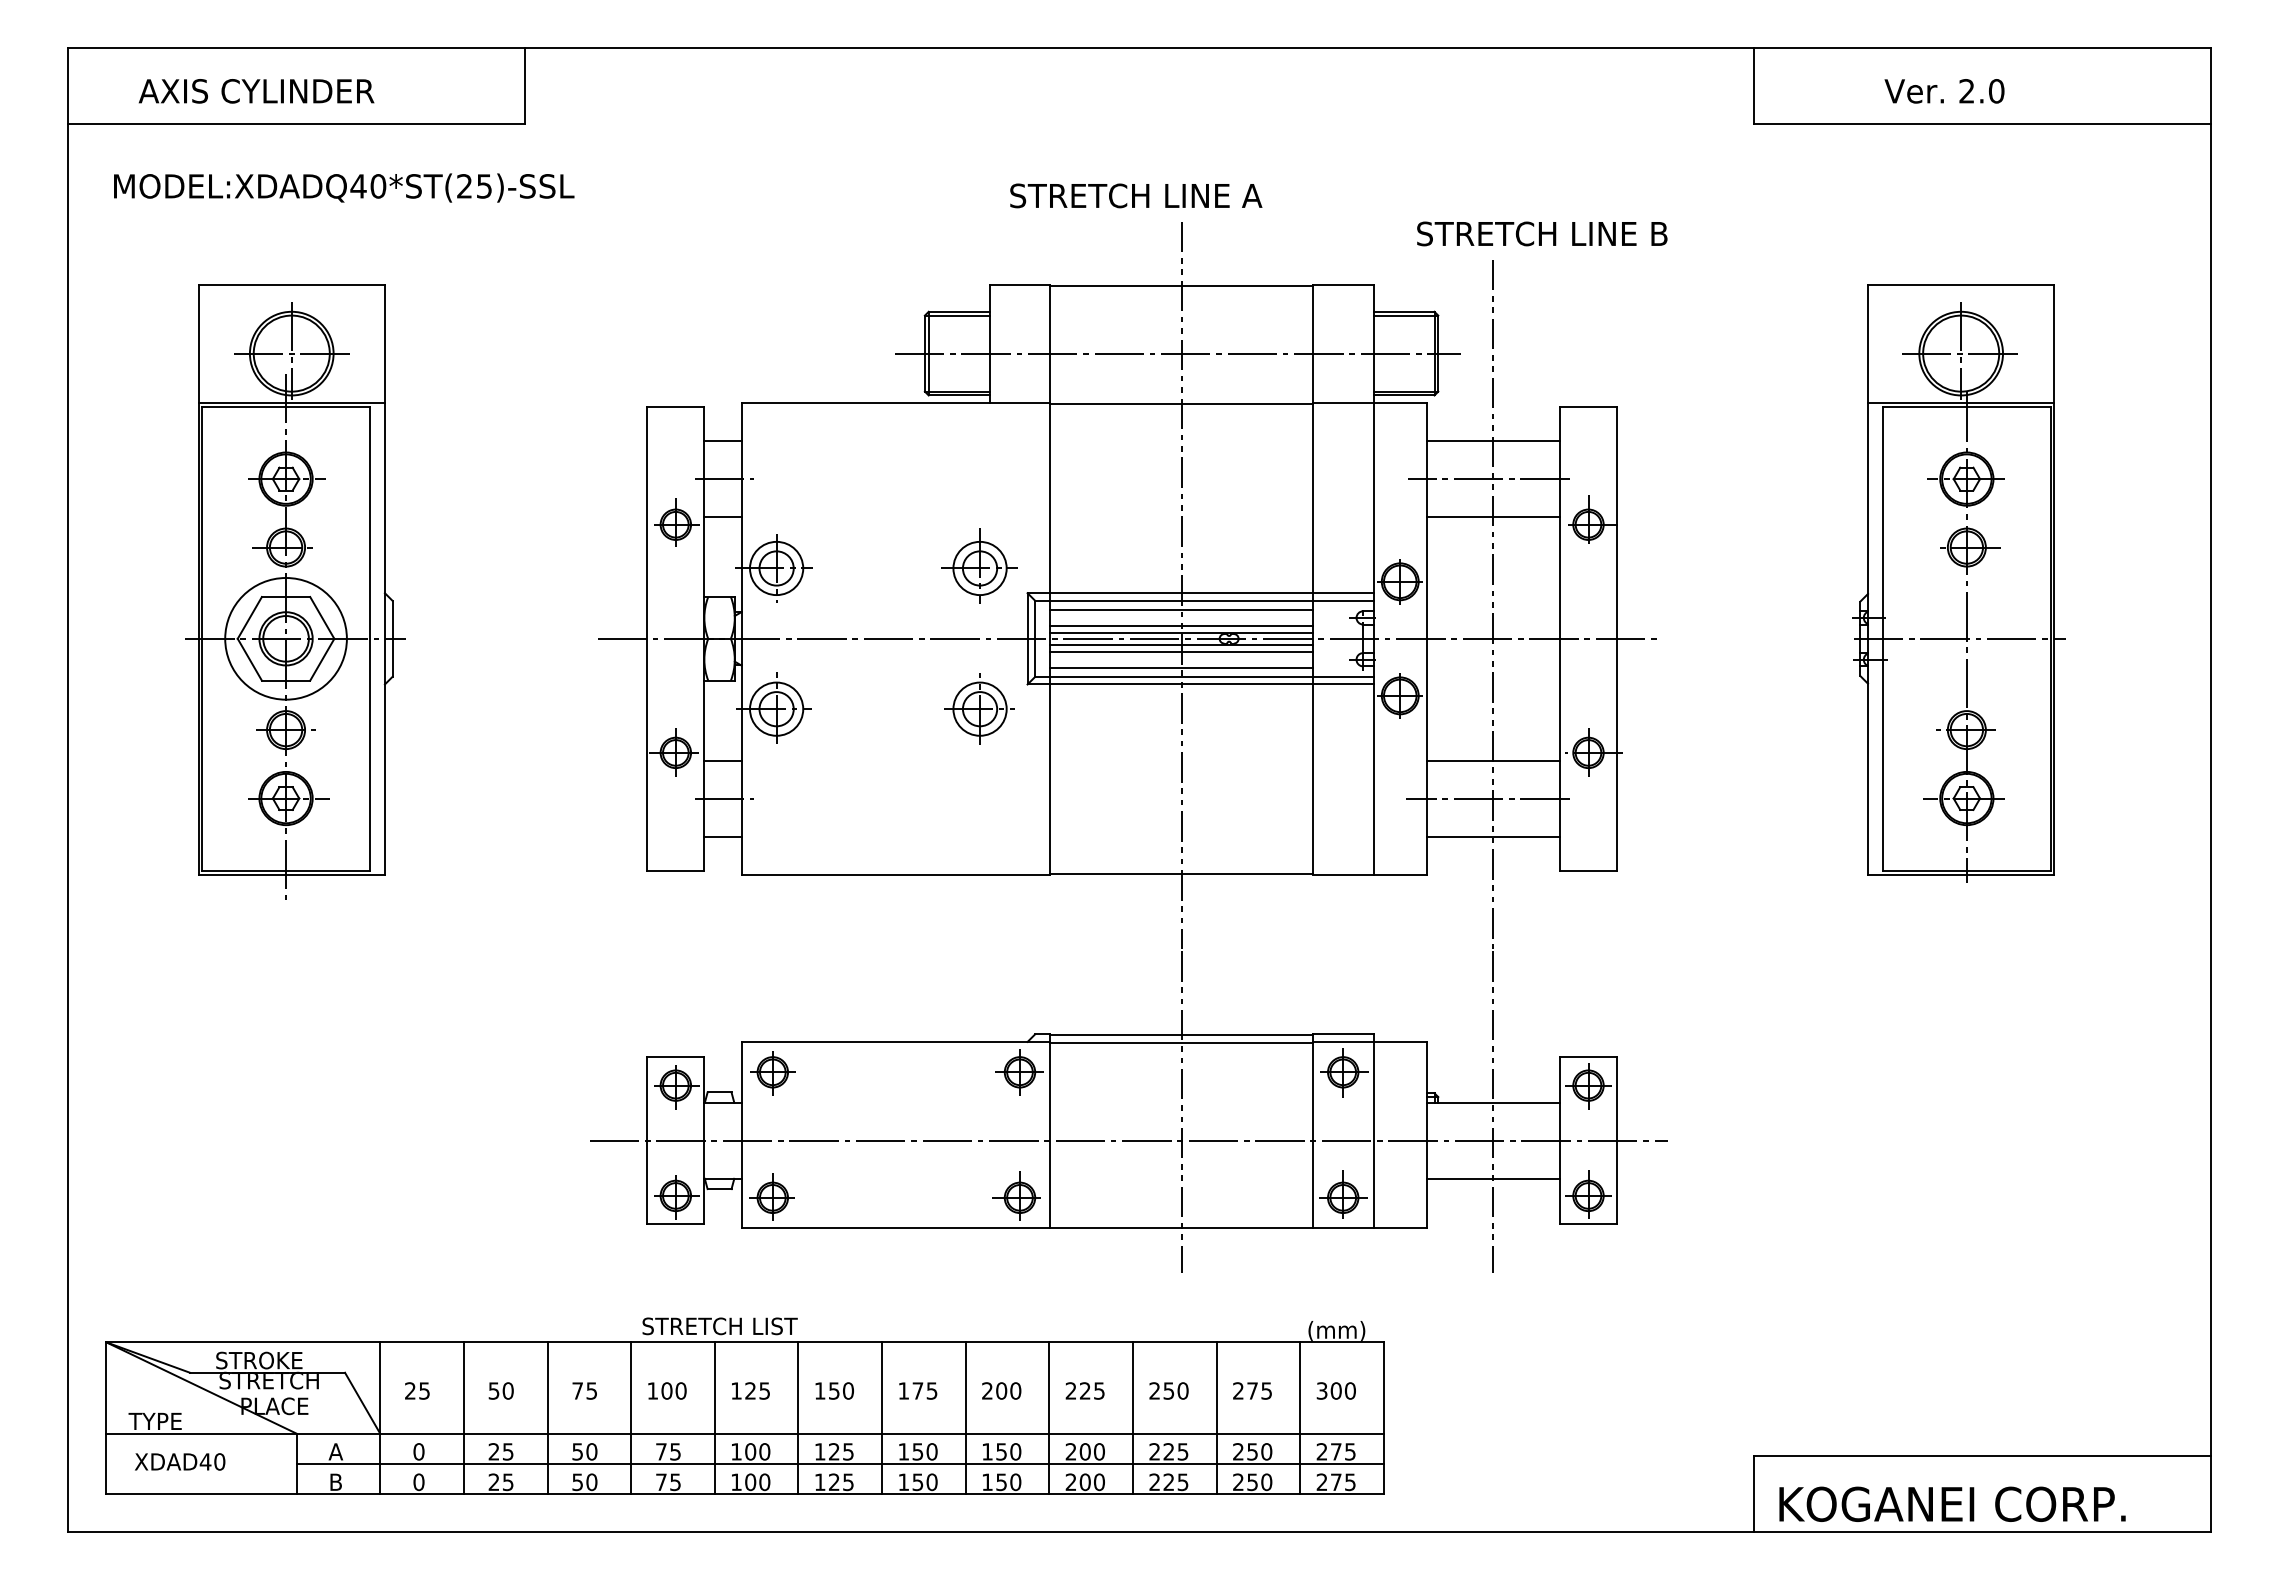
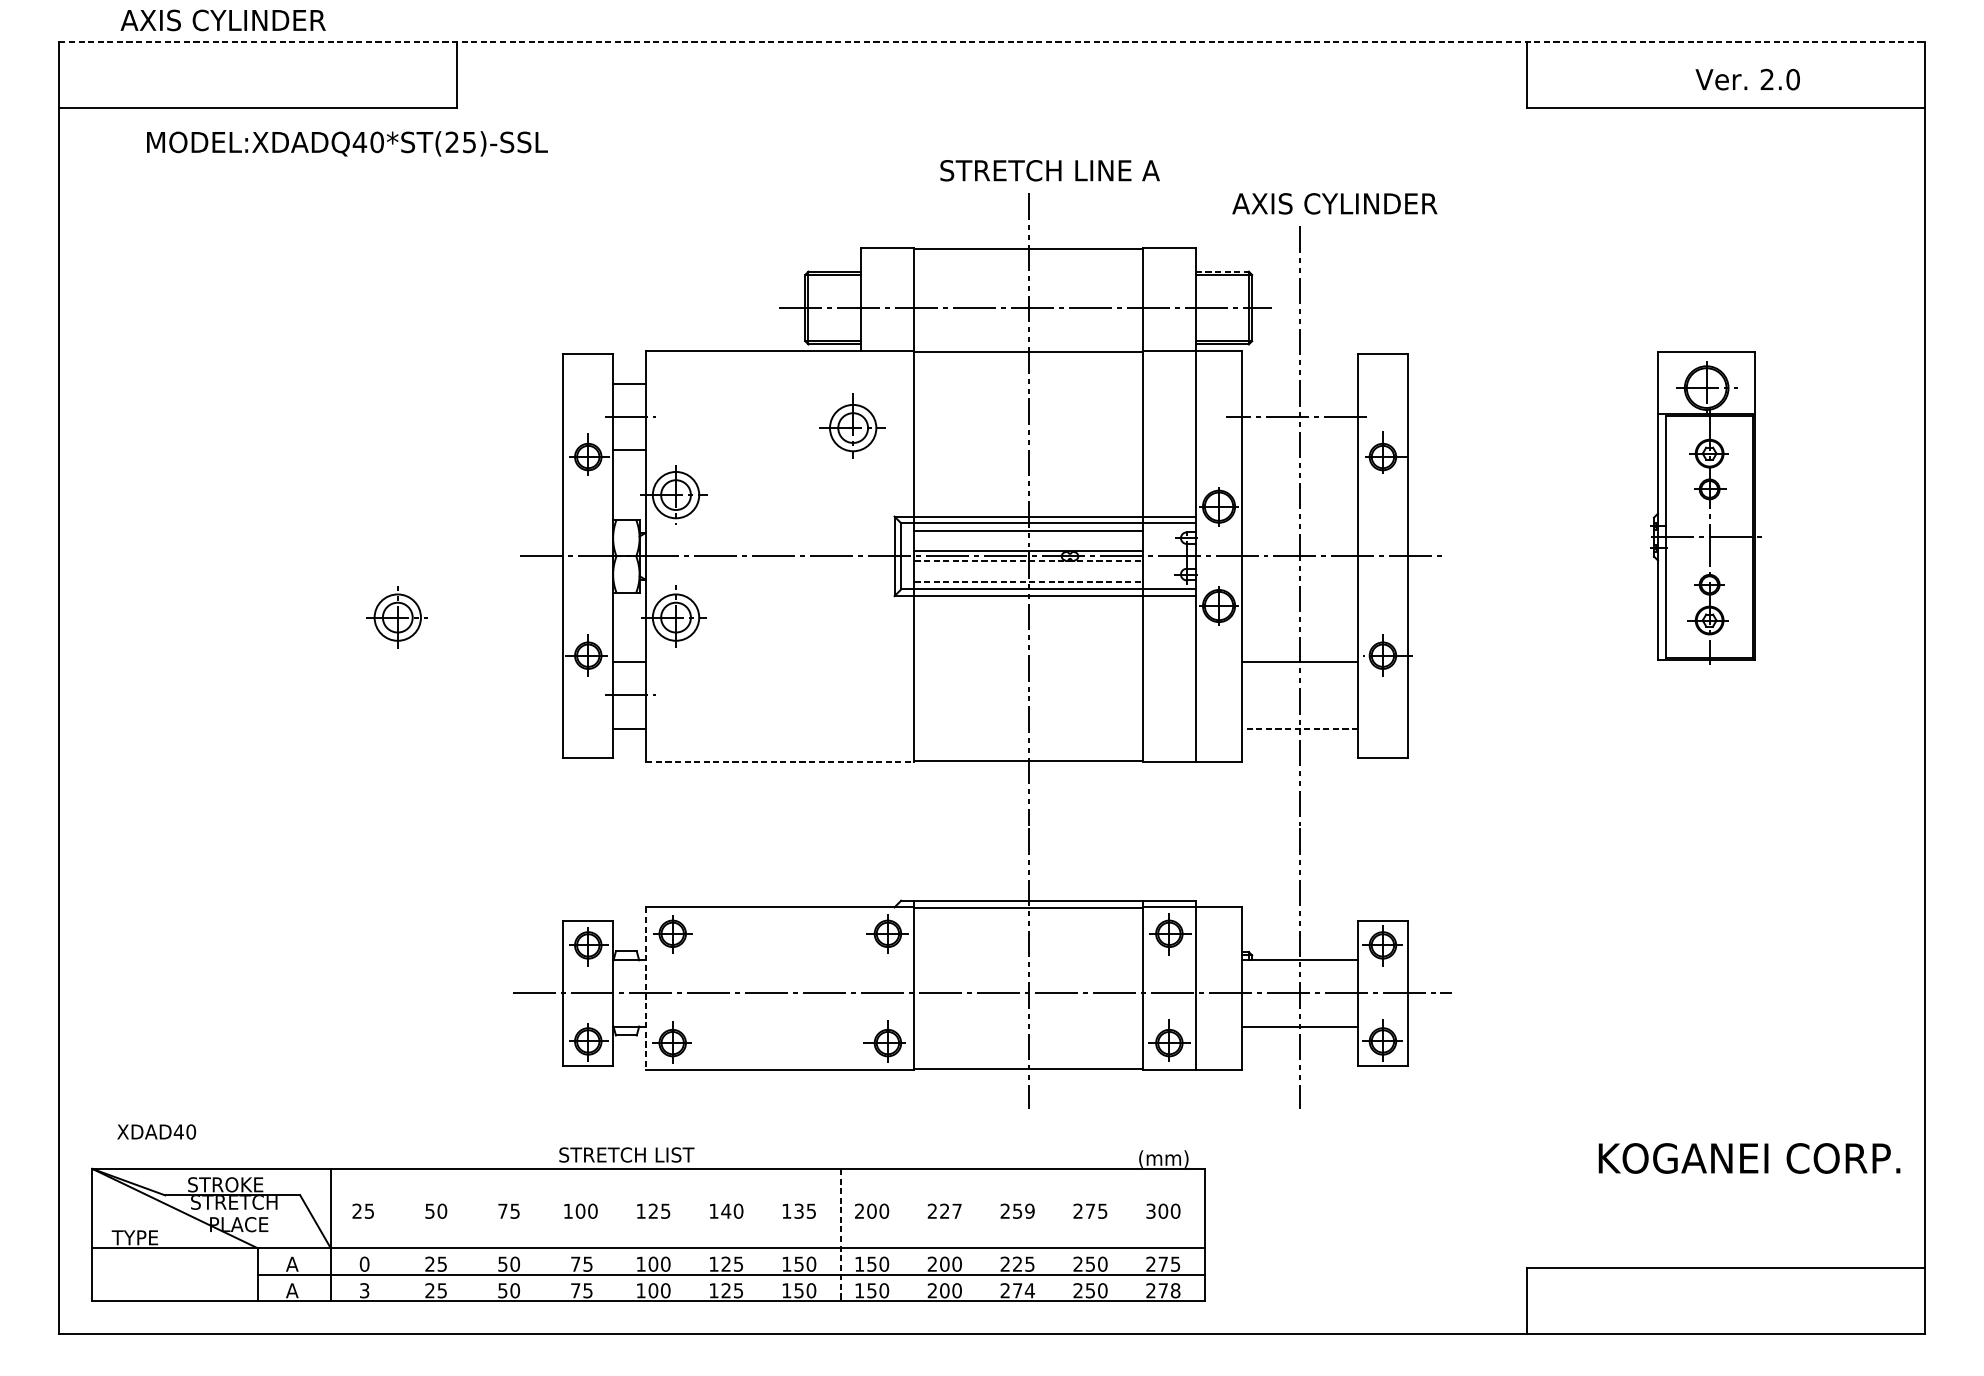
line: (1139, 47) -> (992, 41), solid -> dashed
text: (256, 91) -> (223, 20), moved
text: (1944, 91) -> (1747, 79), moved
text: (344, 187) -> (347, 143), moved
text: (1136, 195) -> (1050, 170), moved
text: (1541, 233) -> (1342, 203), STRETCH LINE B -> AXIS CYLINDER
line: (1404, 311) -> (1222, 271), solid -> dashed
line: (1492, 441) -> (1299, 384), removed
line: (1492, 517) -> (1299, 450), removed
part: (979, 565) -> (852, 425), moved
part: (1958, 583) -> (1705, 508), size x0.6
part: (295, 591) -> (257, 515), removed
line: (1181, 626) -> (1028, 545), removed
line: (1182, 644) -> (1029, 561), solid -> dashed
line: (1181, 651) -> (1028, 567), removed
line: (1182, 667) -> (1029, 581), solid -> dashed
part: (979, 708) -> (397, 617), moved
line: (1487, 798) -> (1295, 695), removed
line: (1493, 836) -> (1300, 728), solid -> dashed
line: (896, 874) -> (780, 761), solid -> dashed
line: (742, 1135) -> (646, 988), solid -> dashed
text: (834, 1390) -> (726, 1210), 150 -> 140
text: (917, 1390) -> (798, 1210), 175 -> 135
text: (1099, 1390) -> (957, 1210), 225 -> 227
text: (1182, 1390) -> (1029, 1210), 250 -> 259
line: (463, 1418) -> (403, 1235), removed
line: (547, 1418) -> (476, 1235), removed
line: (631, 1418) -> (549, 1235), removed
line: (714, 1418) -> (621, 1235), removed
line: (798, 1418) -> (695, 1235), removed
line: (882, 1418) -> (768, 1235), removed
line: (965, 1418) -> (840, 1235), solid -> dashed
line: (1049, 1418) -> (913, 1235), removed
line: (1133, 1418) -> (986, 1235), removed
line: (1216, 1418) -> (1059, 1235), removed
line: (1300, 1418) -> (1132, 1235), removed
text: (180, 1461) -> (156, 1131), moved
text: (335, 1481) -> (291, 1290), B -> A
text: (418, 1482) -> (364, 1290), 0 -> 3
text: (1175, 1482) -> (1023, 1290), 225 -> 274
text: (1350, 1482) -> (1175, 1290), 275 -> 278
text: (1952, 1503) -> (1749, 1157), moved

